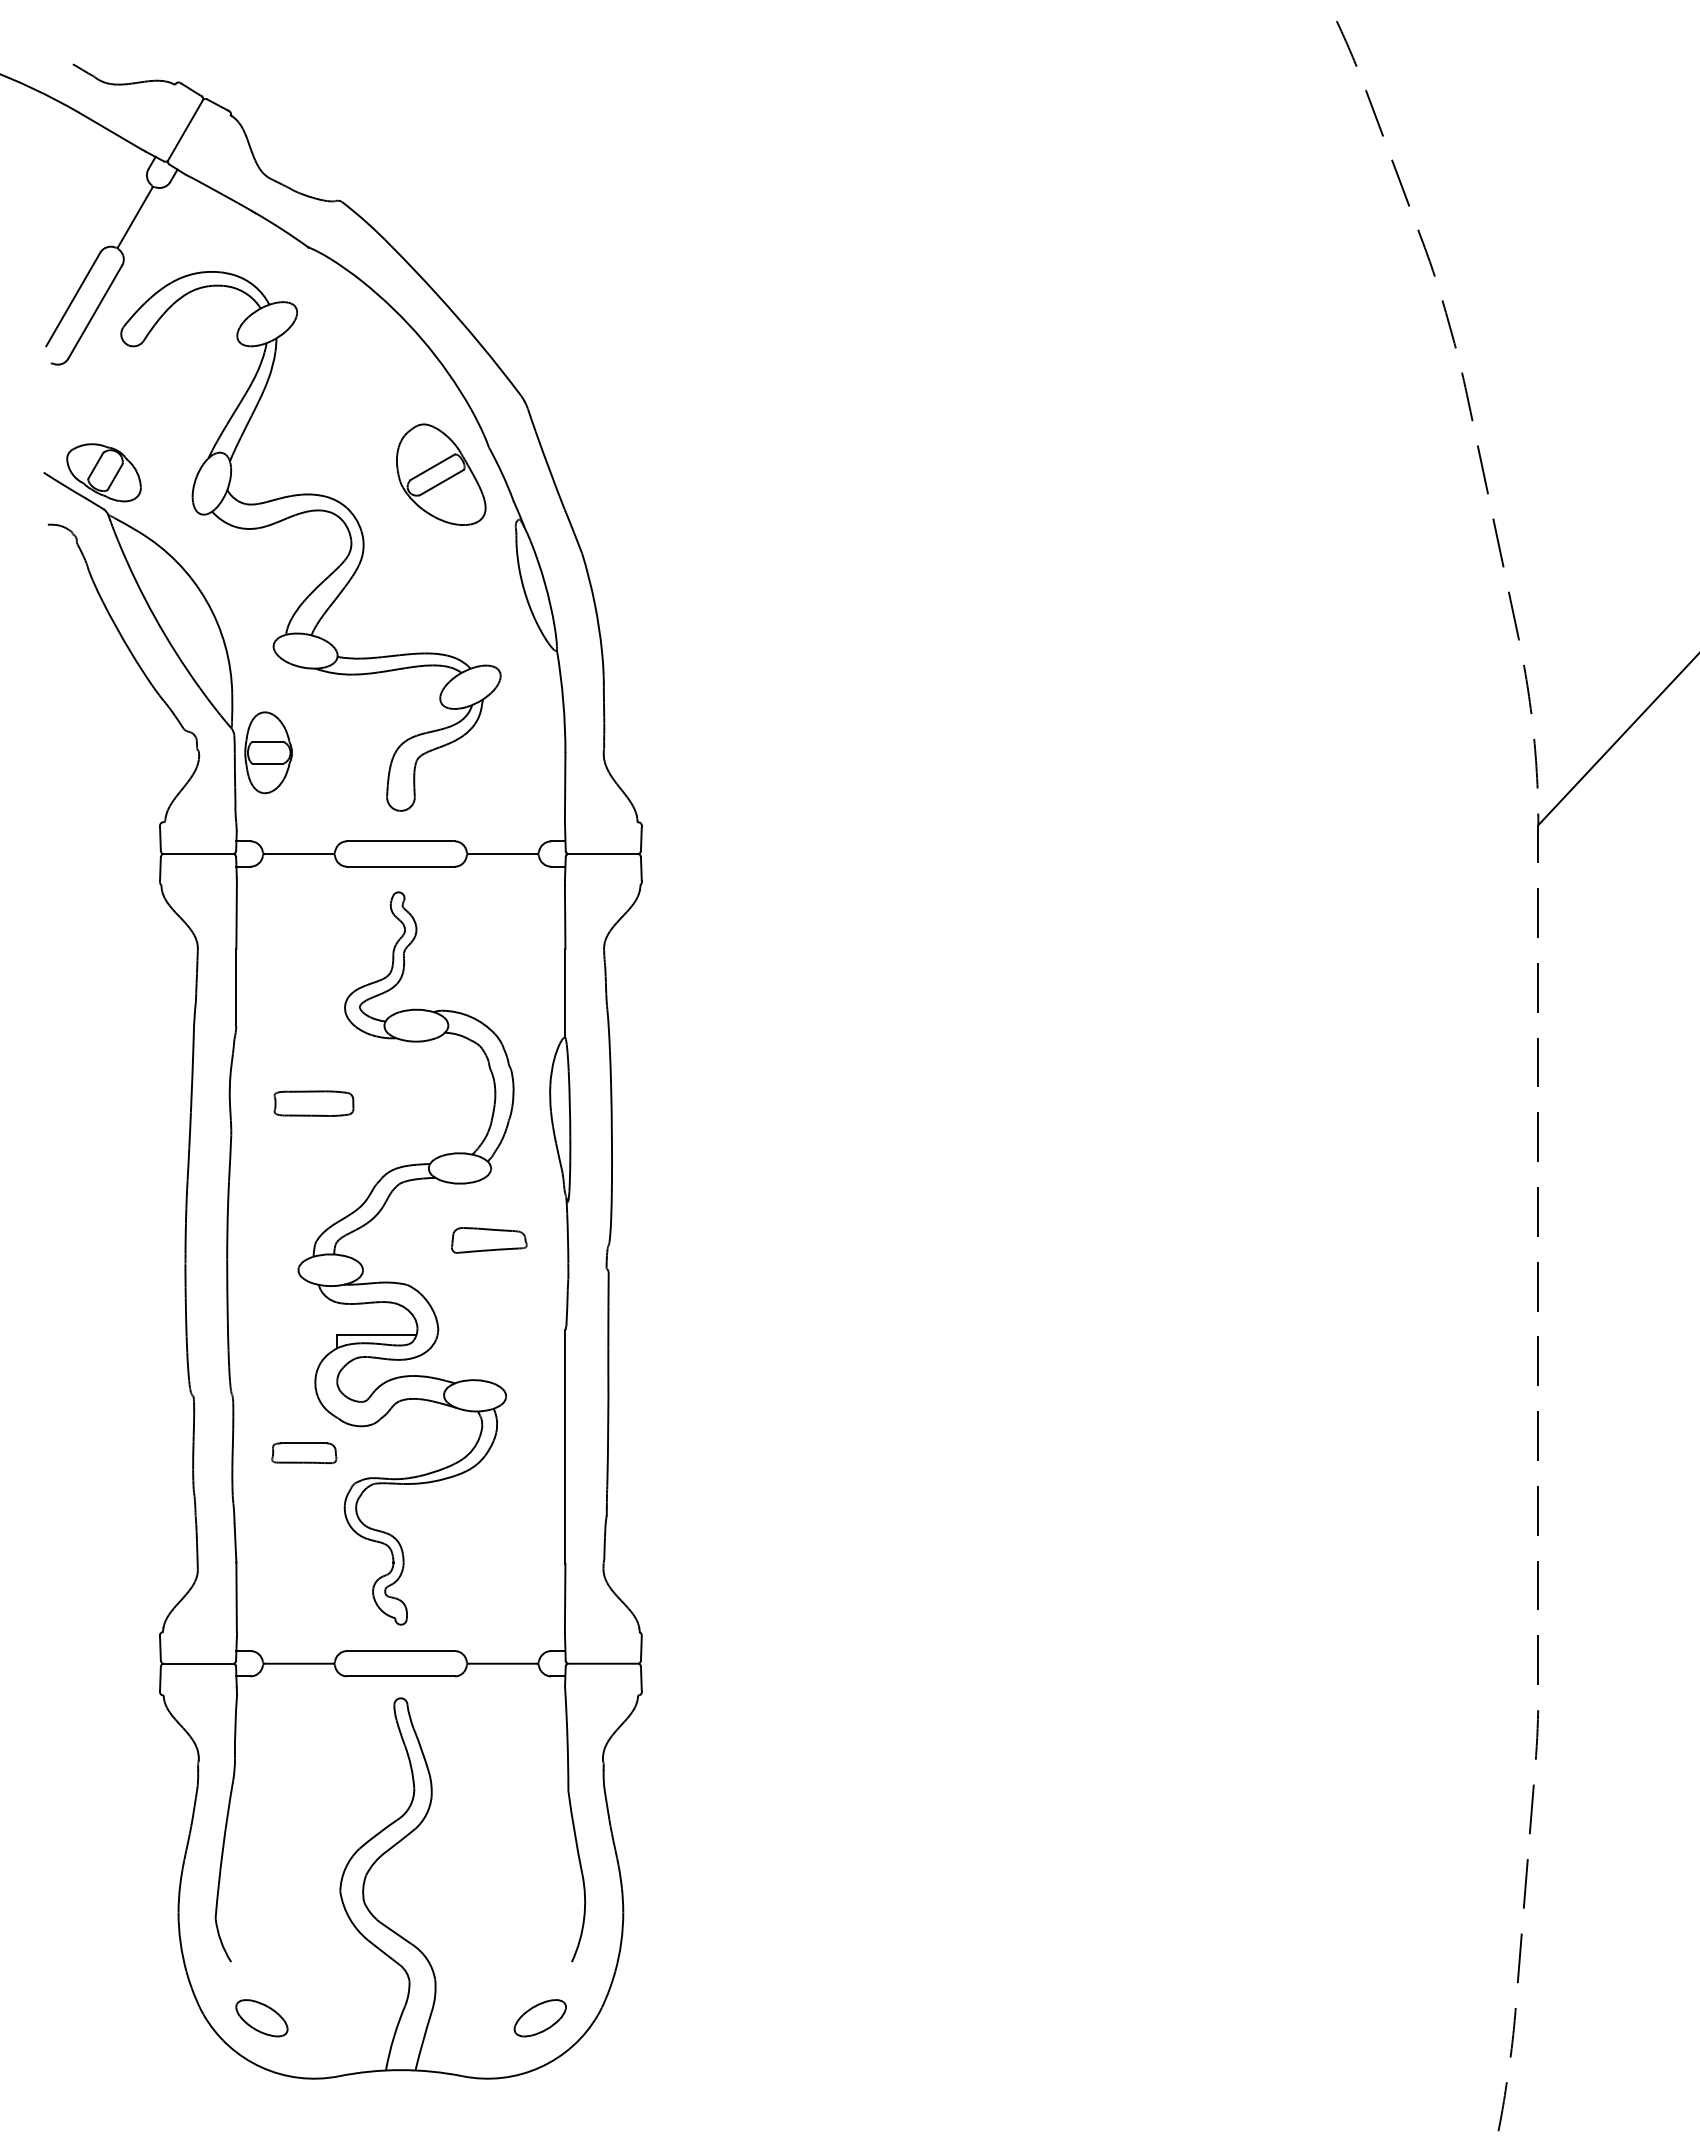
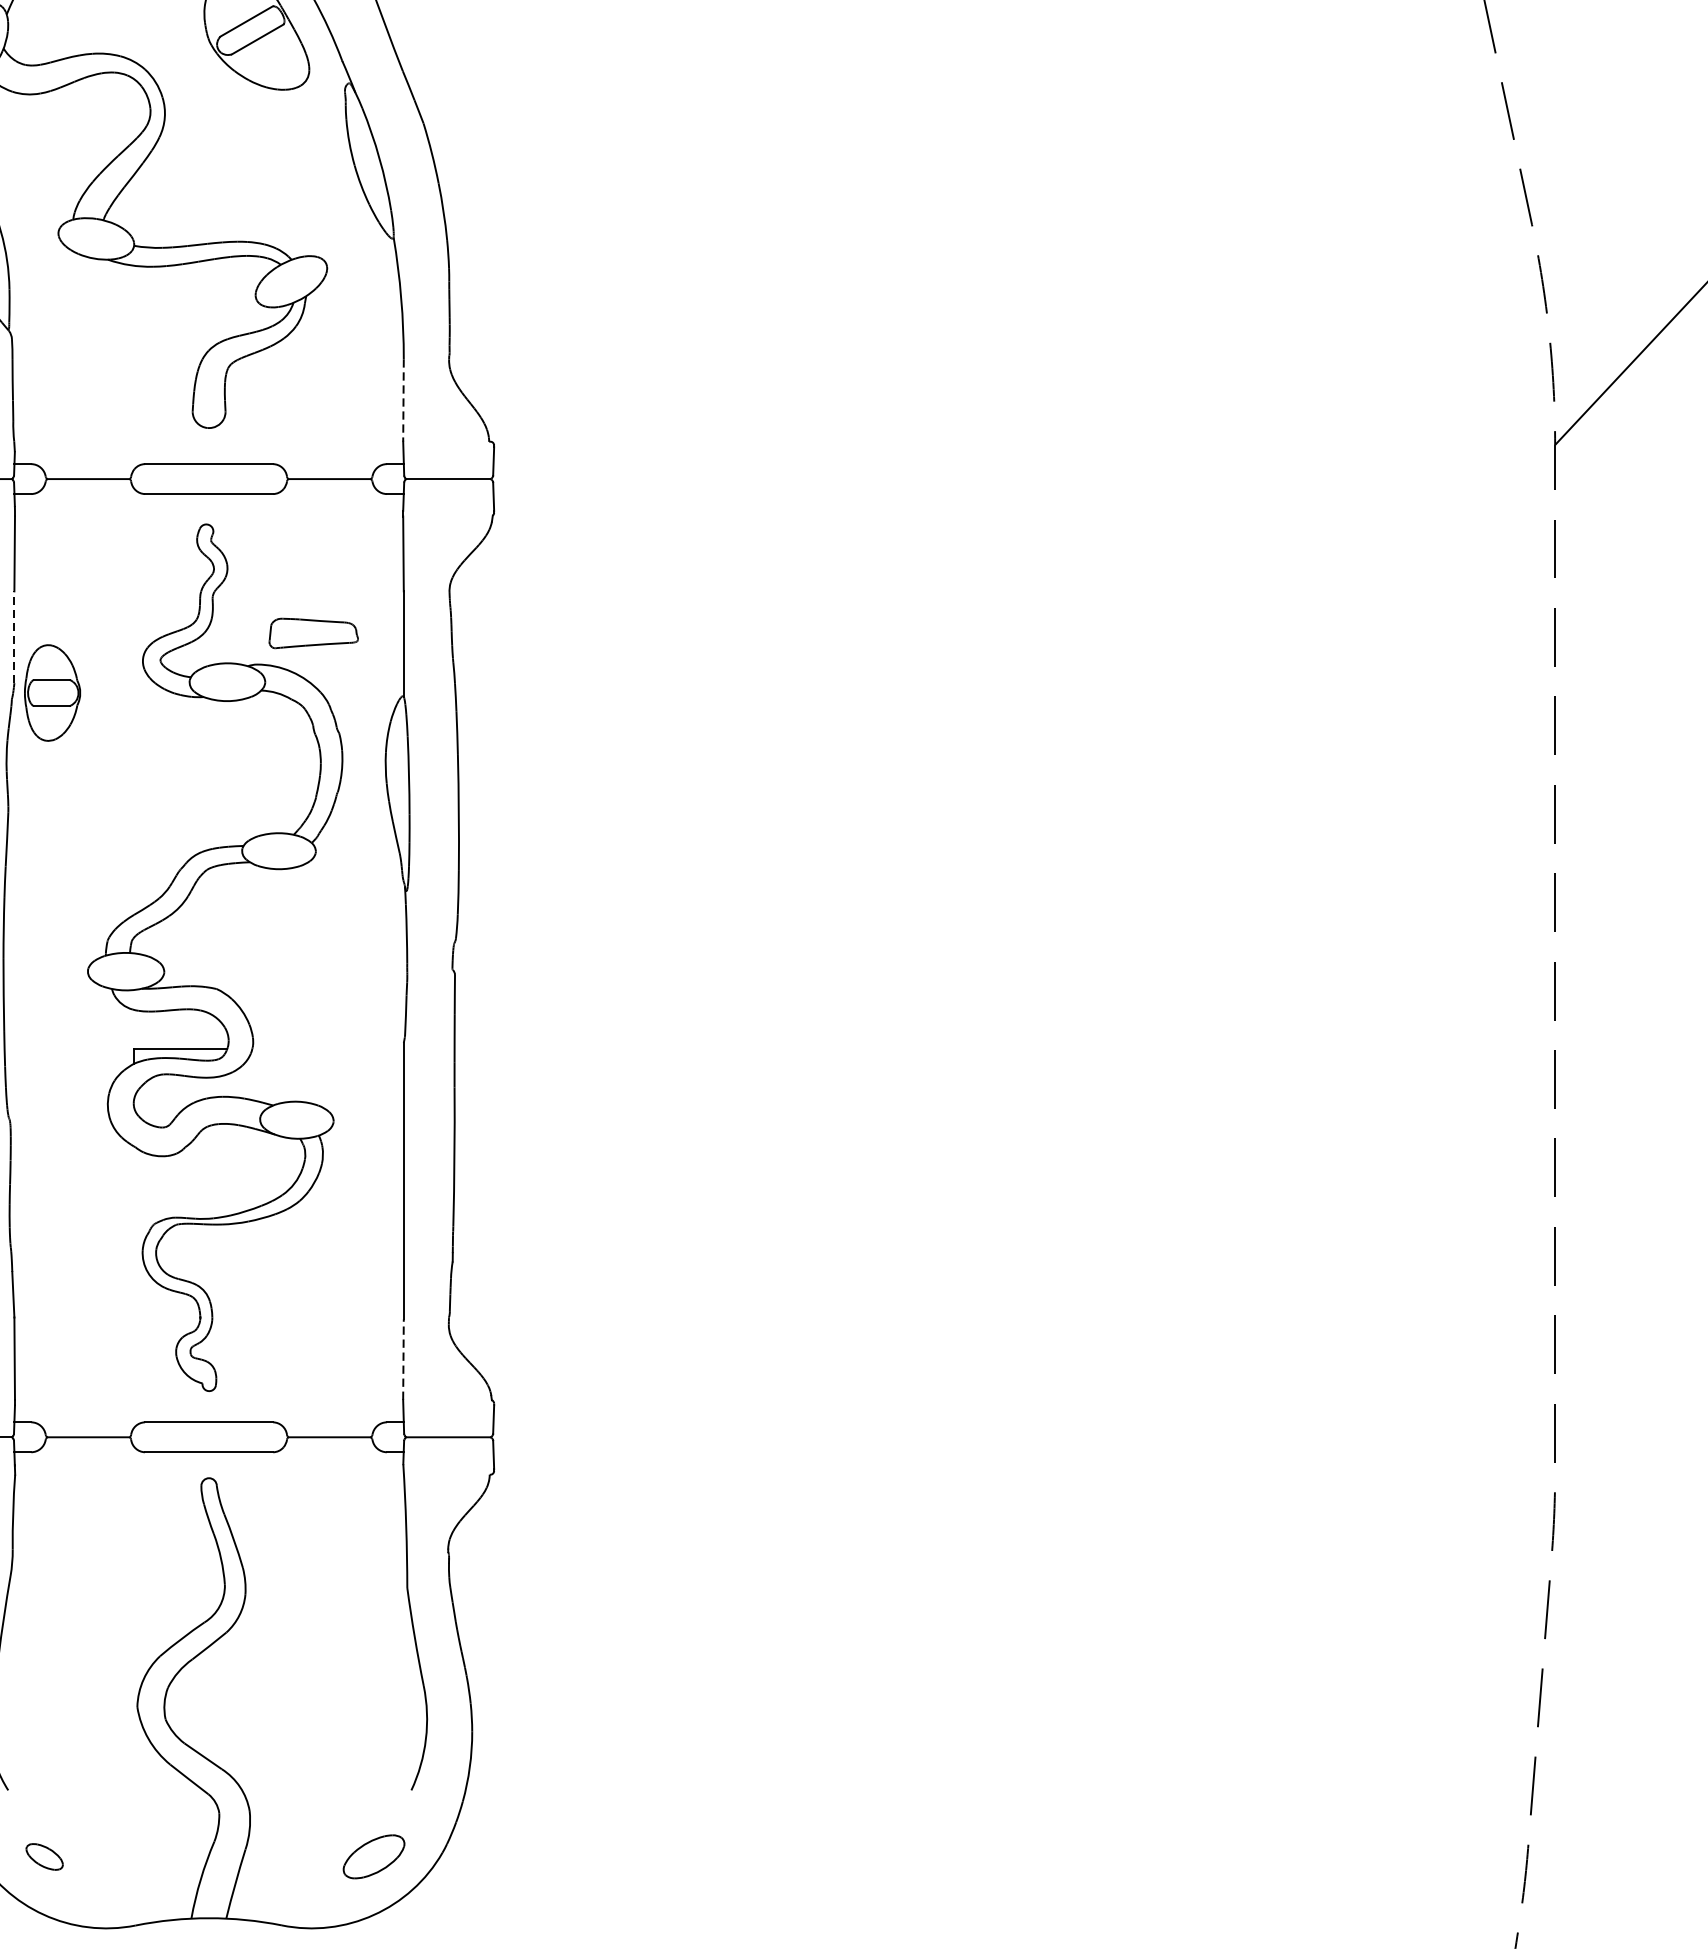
part: (268, 752) -> (52, 692), moved
line: (565, 787) -> (403, 400), solid -> dashed
line: (236, 987) -> (14, 637), solid -> dashed
part: (313, 1103) -> (105, 774), removed
part: (489, 1240) -> (313, 633), moved
part: (304, 1453) -> (95, 1188), removed
line: (565, 1597) -> (403, 1358), solid -> dashed
part: (261, 2018) -> (44, 1857), size x0.6

